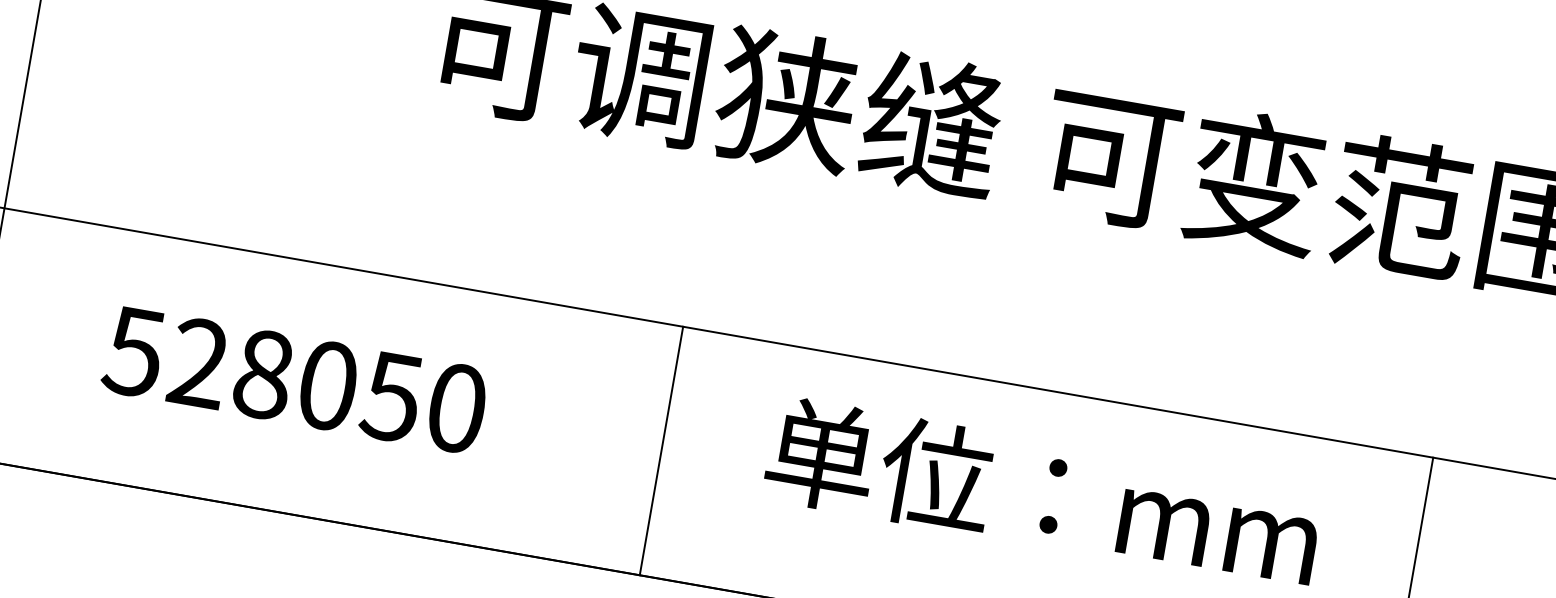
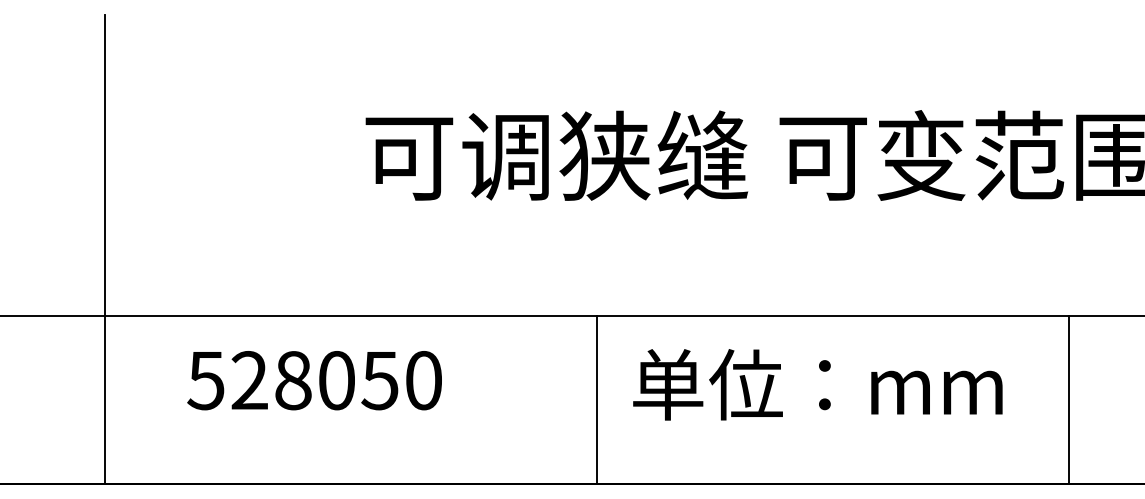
text: (294, 379) -> (314, 380), moved
line: (660, 451) -> (596, 400), moved

